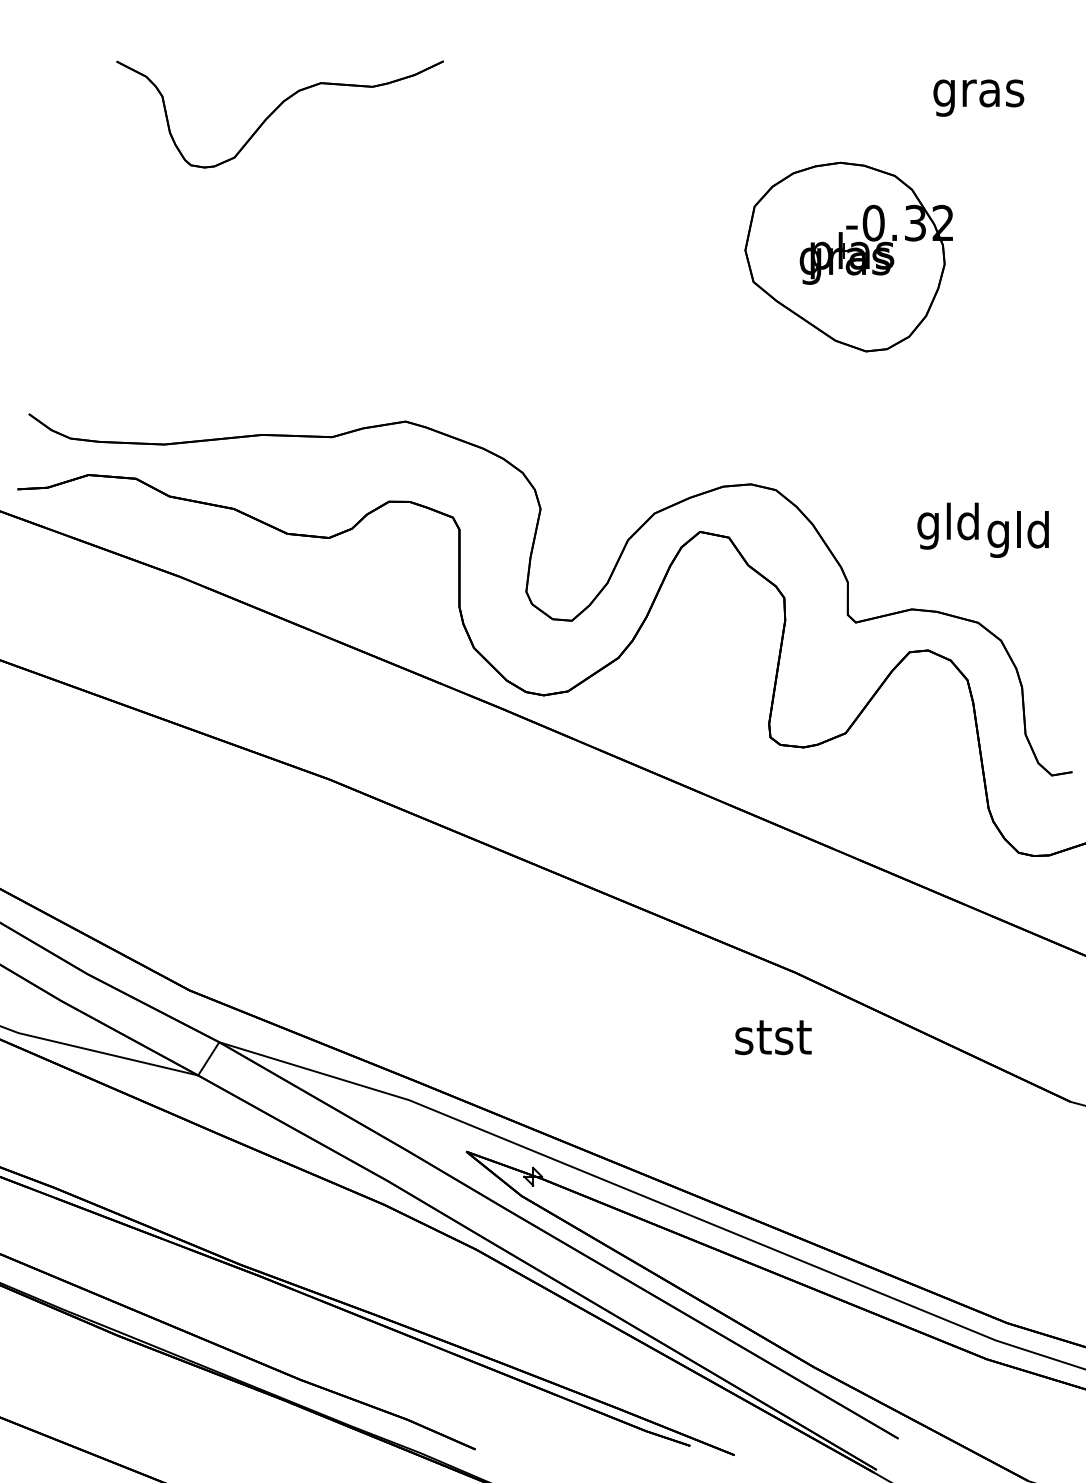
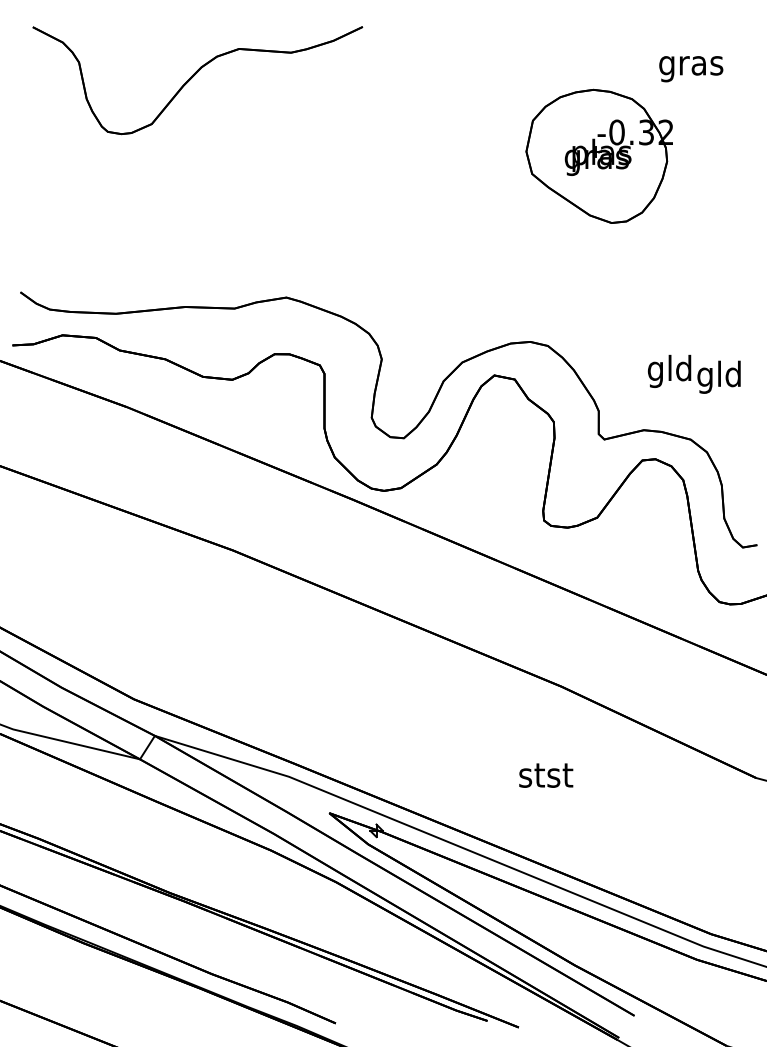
part: (279, 114) -> (197, 80), size x1.43
part: (847, 255) -> (598, 155), moved
text: (773, 1037) -> (546, 775), moved

